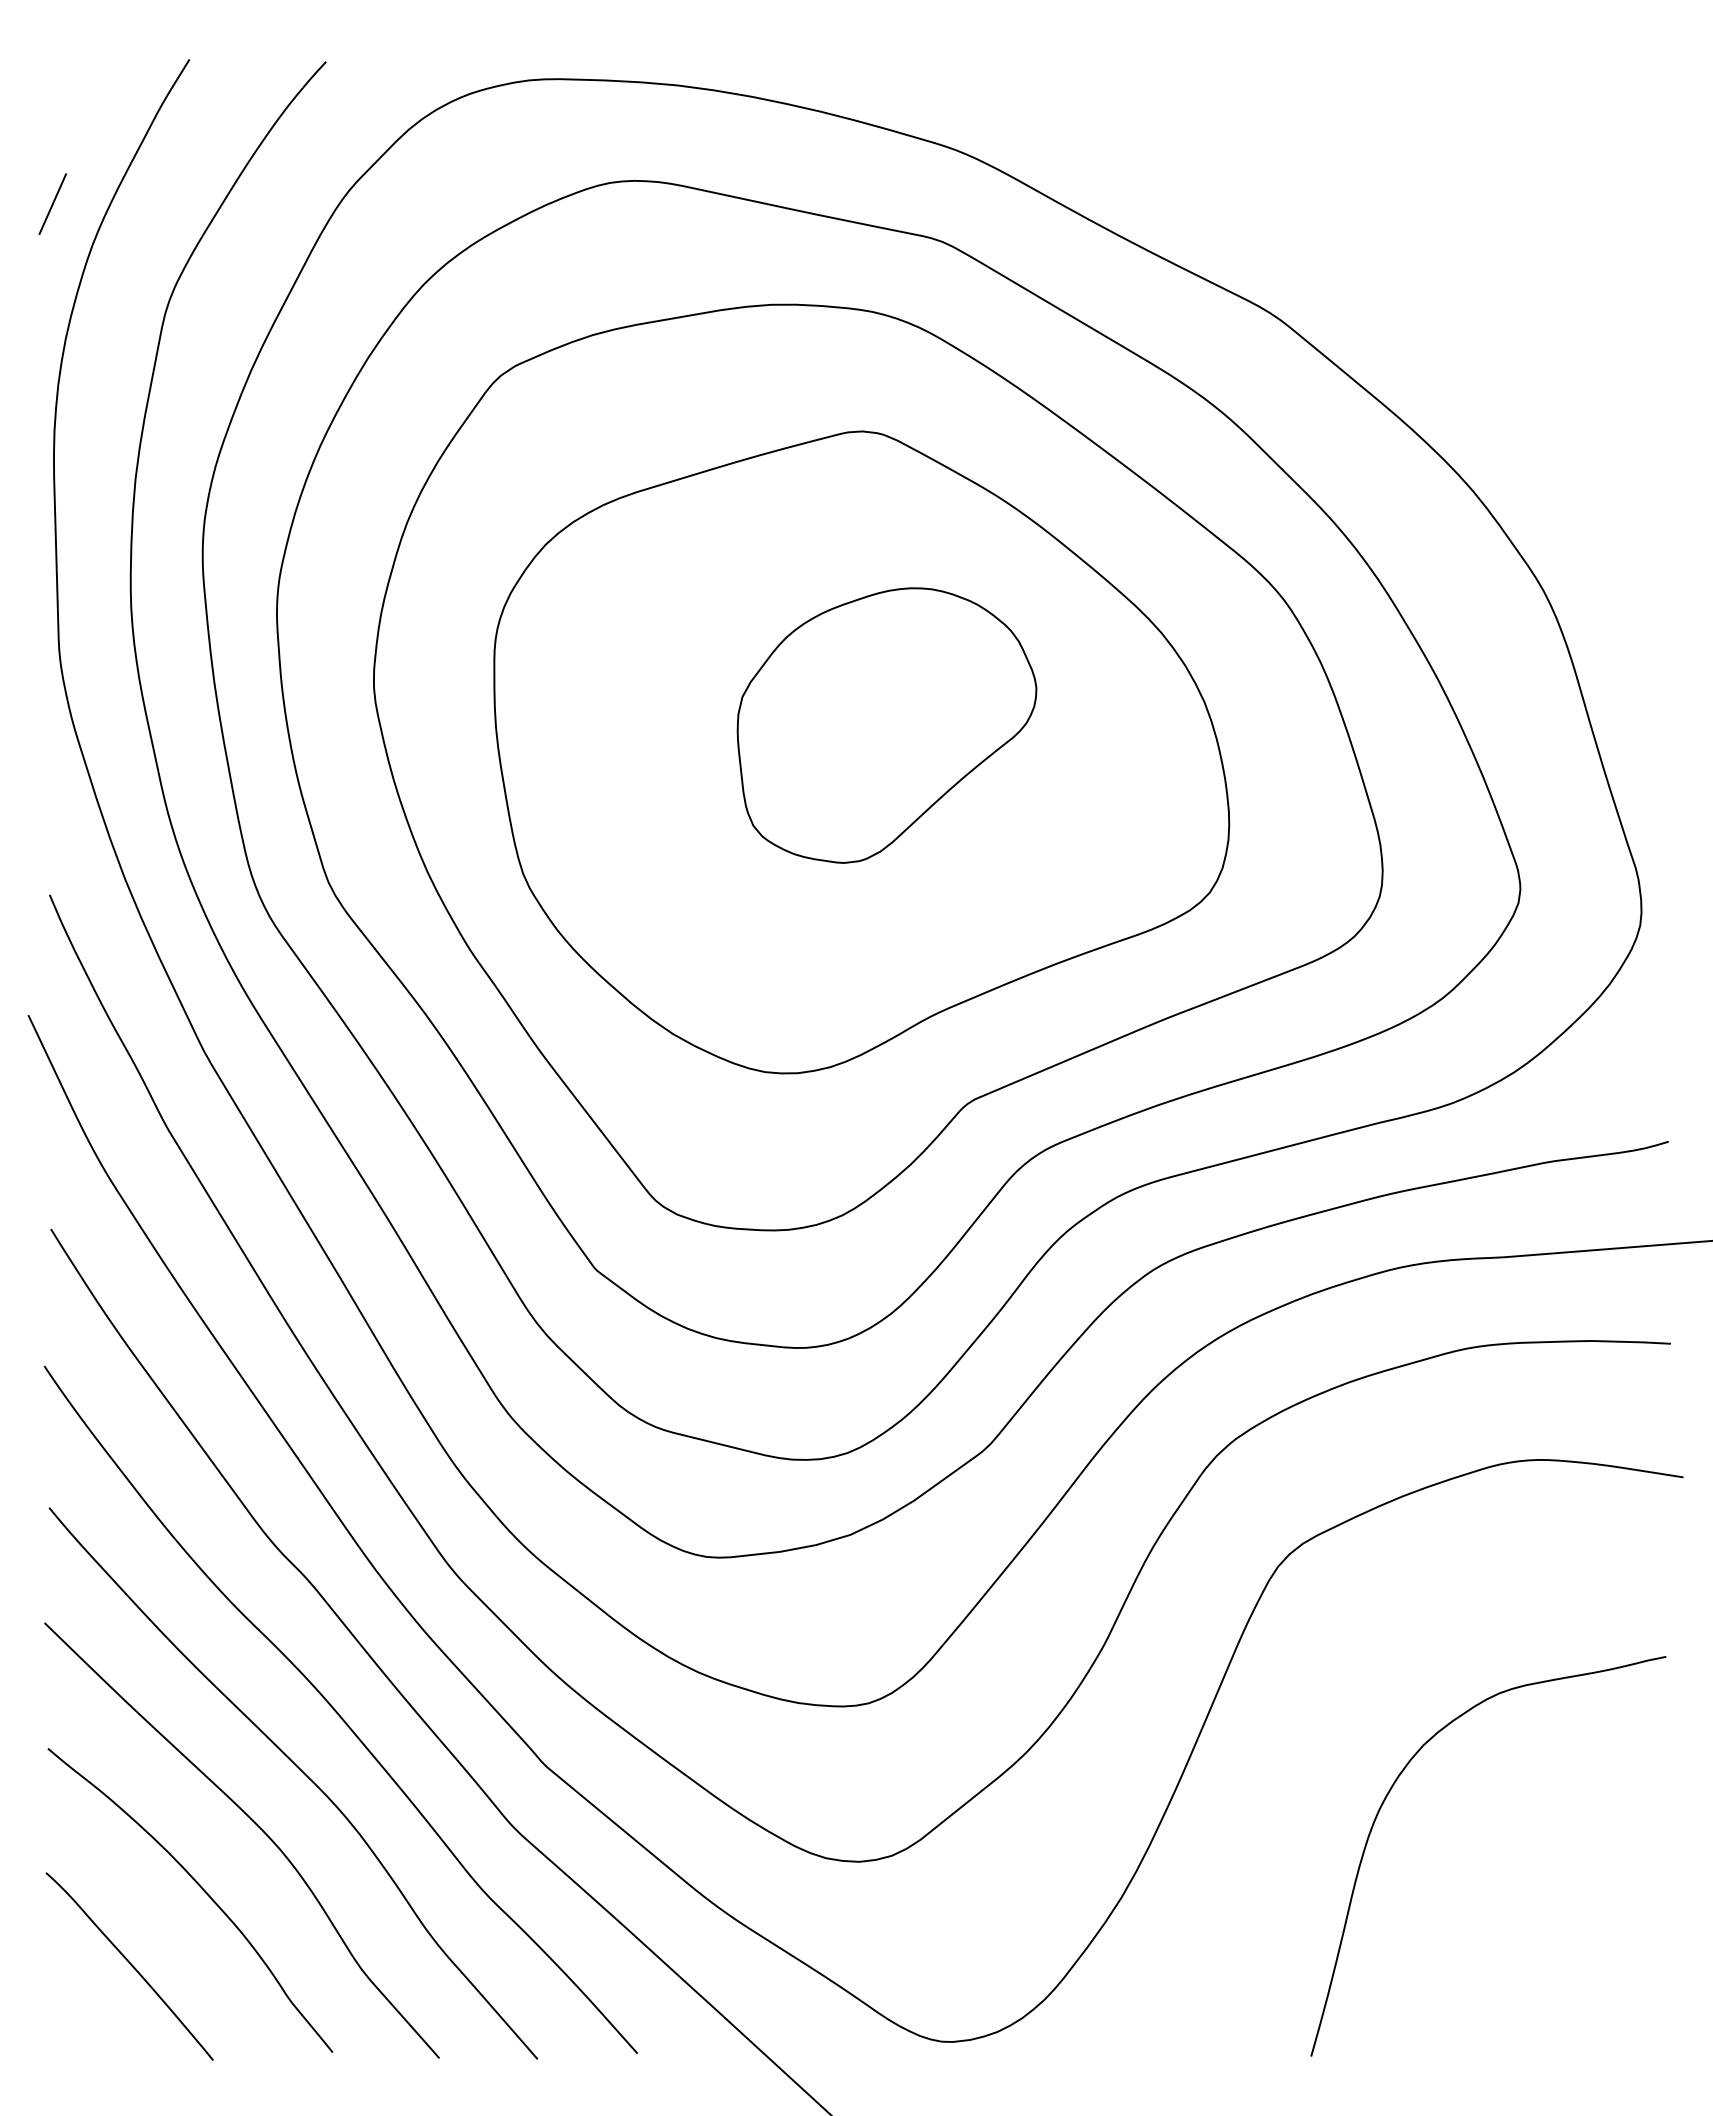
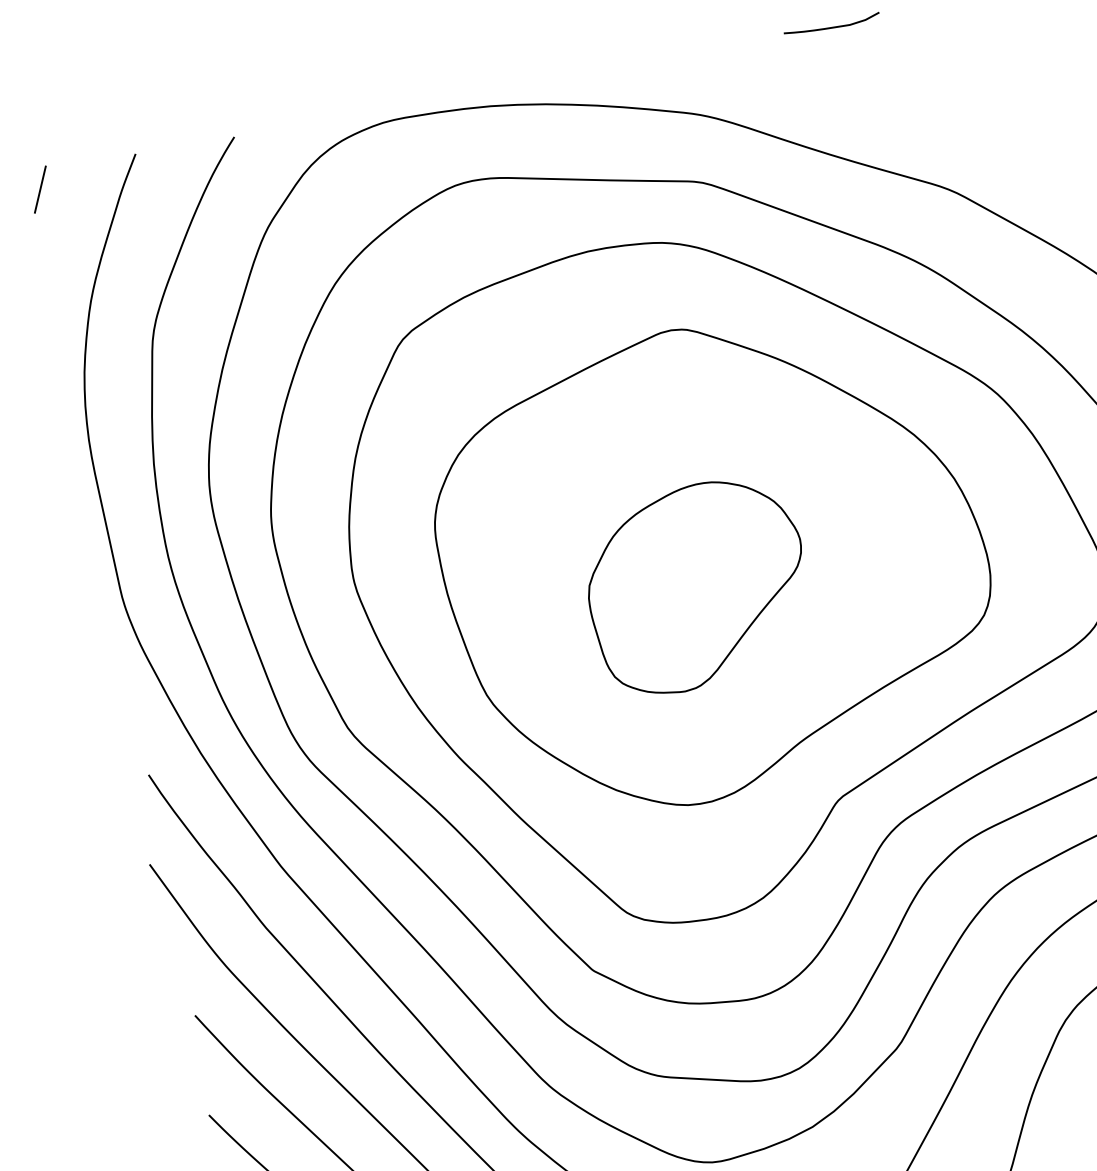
curve: (1155, 65) -> (832, 26), added
line: (52, 203) -> (40, 189), moved
part: (886, 725) -> (697, 586), moved

